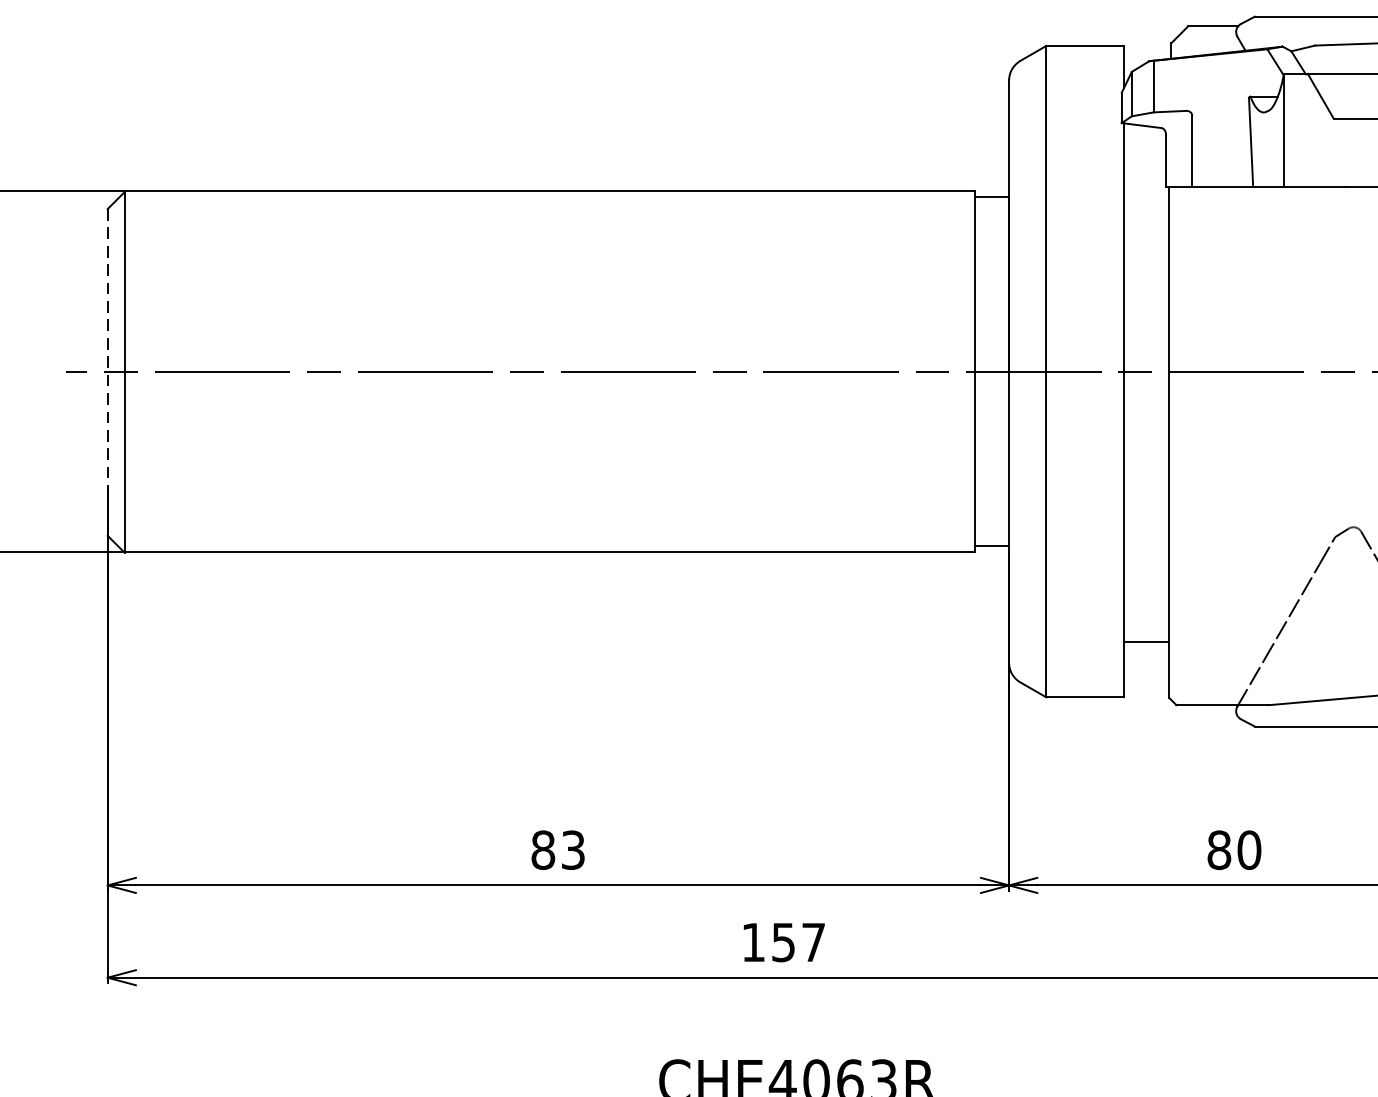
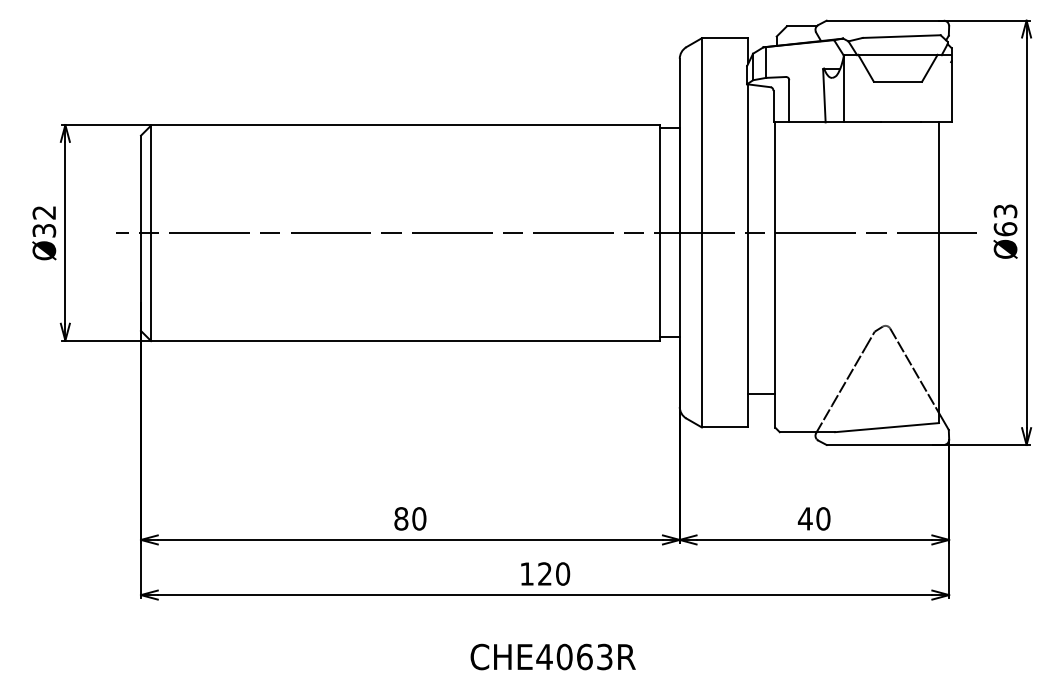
line: (108, 372) -> (141, 233), dashed -> solid
text: (573, 849) -> (419, 518), 83 -> 80
text: (1217, 849) -> (804, 518), 80 -> 40
text: (799, 941) -> (554, 573), 157 -> 120

